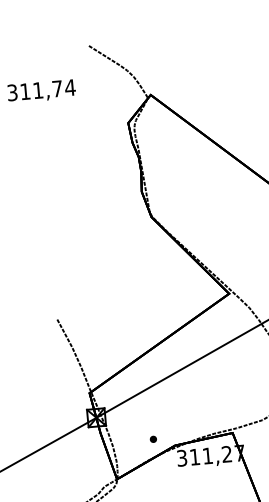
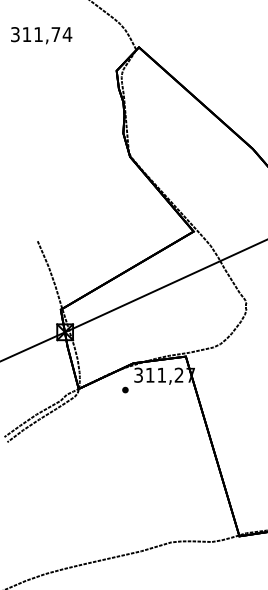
part: (153, 438) -> (125, 389), moved

